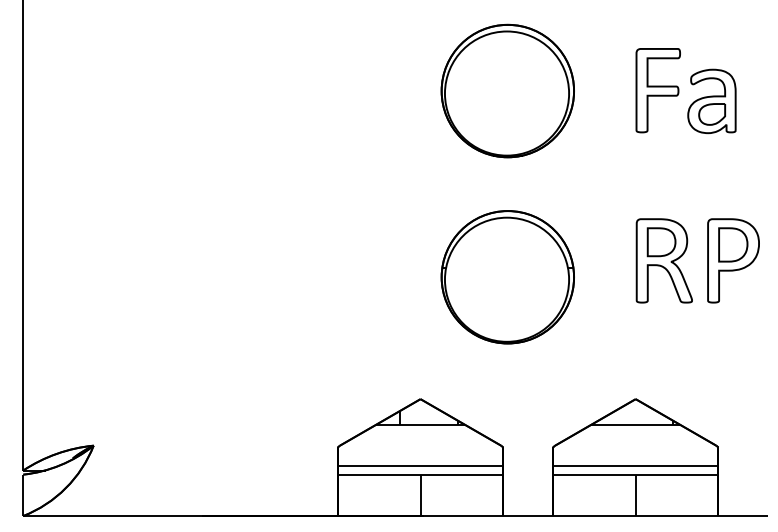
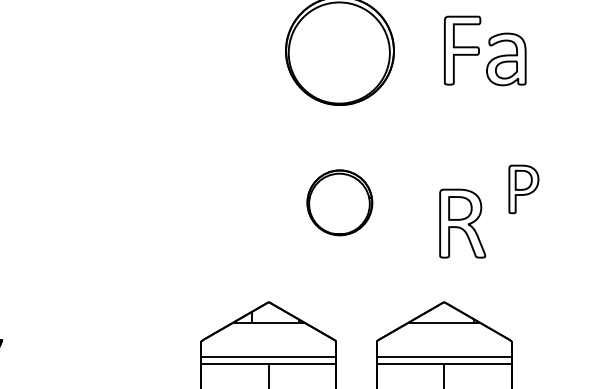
part: (663, 260) -> (461, 223), moved
part: (733, 260) -> (523, 189), size x0.7
part: (507, 277) -> (339, 202), size x0.6

